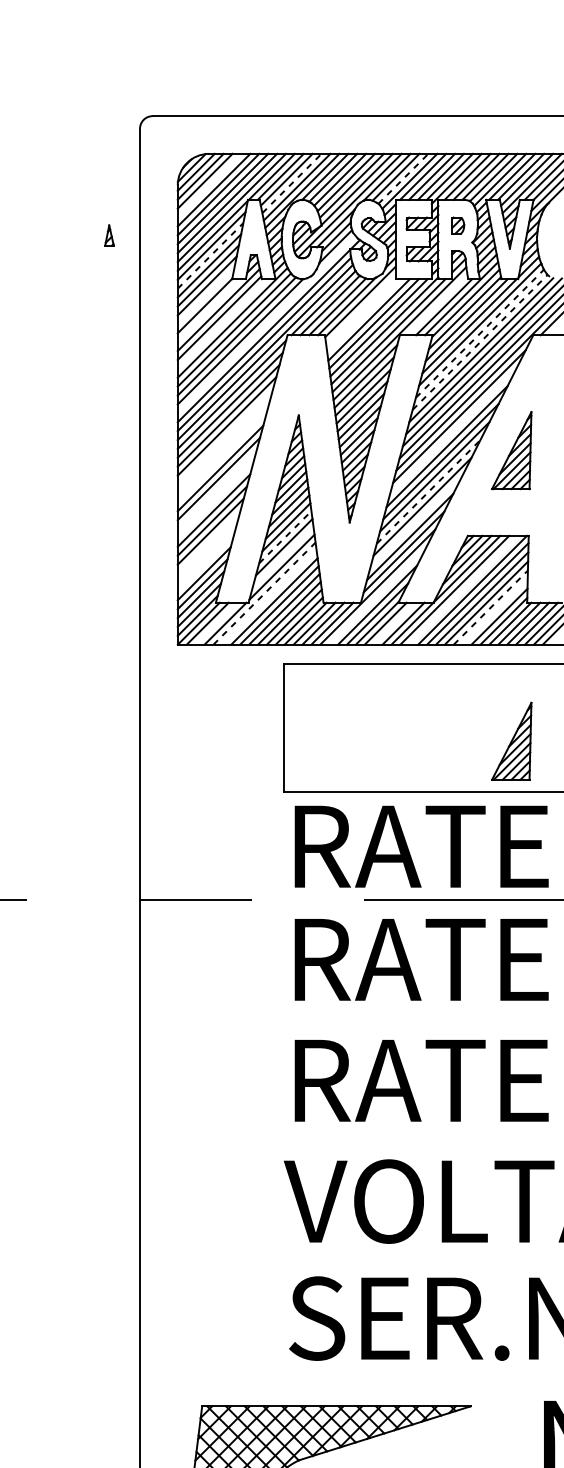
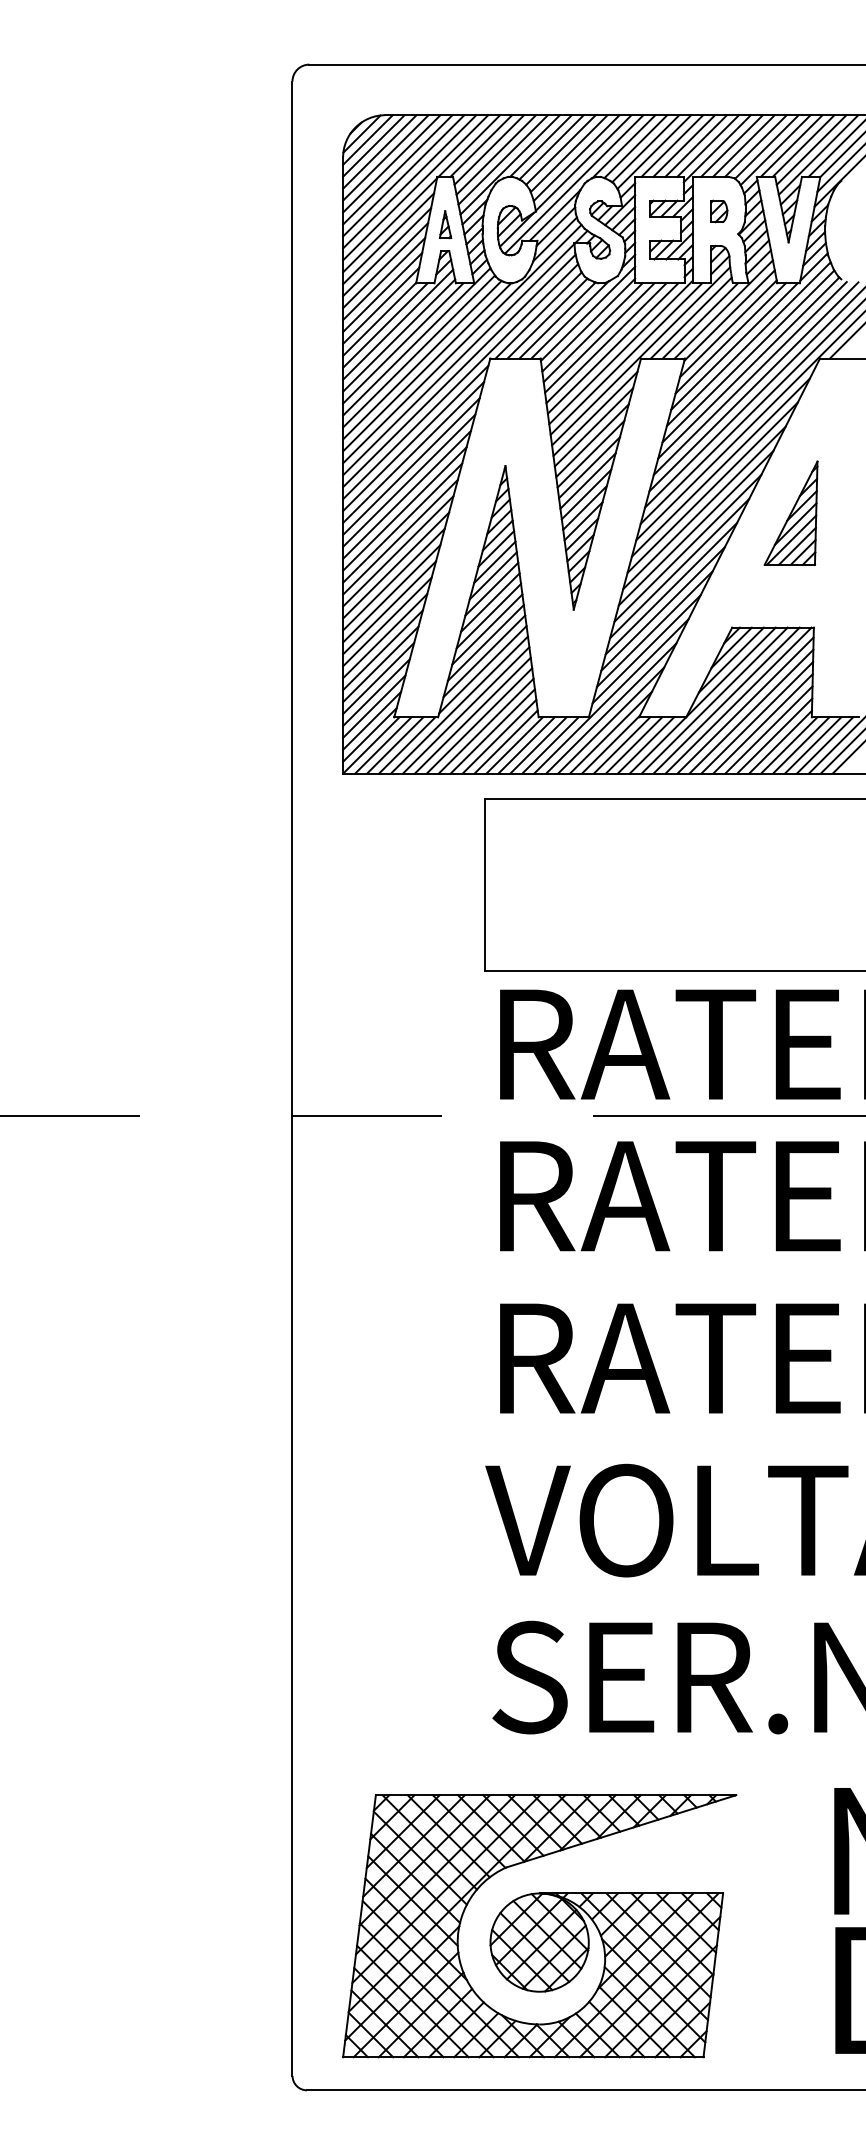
line: (403, 178) -> (646, 148), dashed -> solid
line: (292, 183) -> (496, 154), dashed -> solid
line: (209, 185) -> (385, 157), added
part: (109, 235) -> (445, 224), moved
line: (210, 255) -> (387, 251), dashed -> solid
line: (206, 295) -> (381, 305), added
line: (436, 304) -> (690, 317), added
line: (360, 309) -> (588, 324), added
line: (209, 310) -> (385, 325), added
line: (363, 315) -> (592, 332), added
line: (222, 324) -> (403, 343), added
line: (266, 324) -> (462, 343), added
line: (479, 333) -> (748, 356), dashed -> solid
line: (480, 341) -> (749, 367), dashed -> solid
line: (453, 431) -> (712, 487), added
line: (225, 436) -> (406, 494), added
line: (223, 447) -> (404, 508), added
line: (222, 457) -> (402, 522), added
line: (217, 489) -> (396, 565), added
line: (429, 491) -> (680, 568), dashed -> solid
line: (215, 499) -> (393, 579), added
line: (415, 521) -> (662, 608), added
line: (285, 537) -> (487, 629), dashed -> solid
line: (209, 542) -> (385, 636), added
line: (207, 552) -> (382, 650), added
line: (283, 557) -> (484, 656), added
line: (205, 563) -> (380, 664), added
line: (463, 590) -> (726, 700), added
line: (264, 593) -> (459, 705), dashed -> solid
line: (377, 596) -> (611, 708), added
line: (269, 597) -> (465, 710), added
line: (491, 607) -> (763, 723), dashed -> solid
line: (494, 611) -> (768, 729), added
line: (216, 623) -> (395, 745), added
line: (394, 623) -> (633, 745), added
part: (511, 740) -> (790, 902), removed

